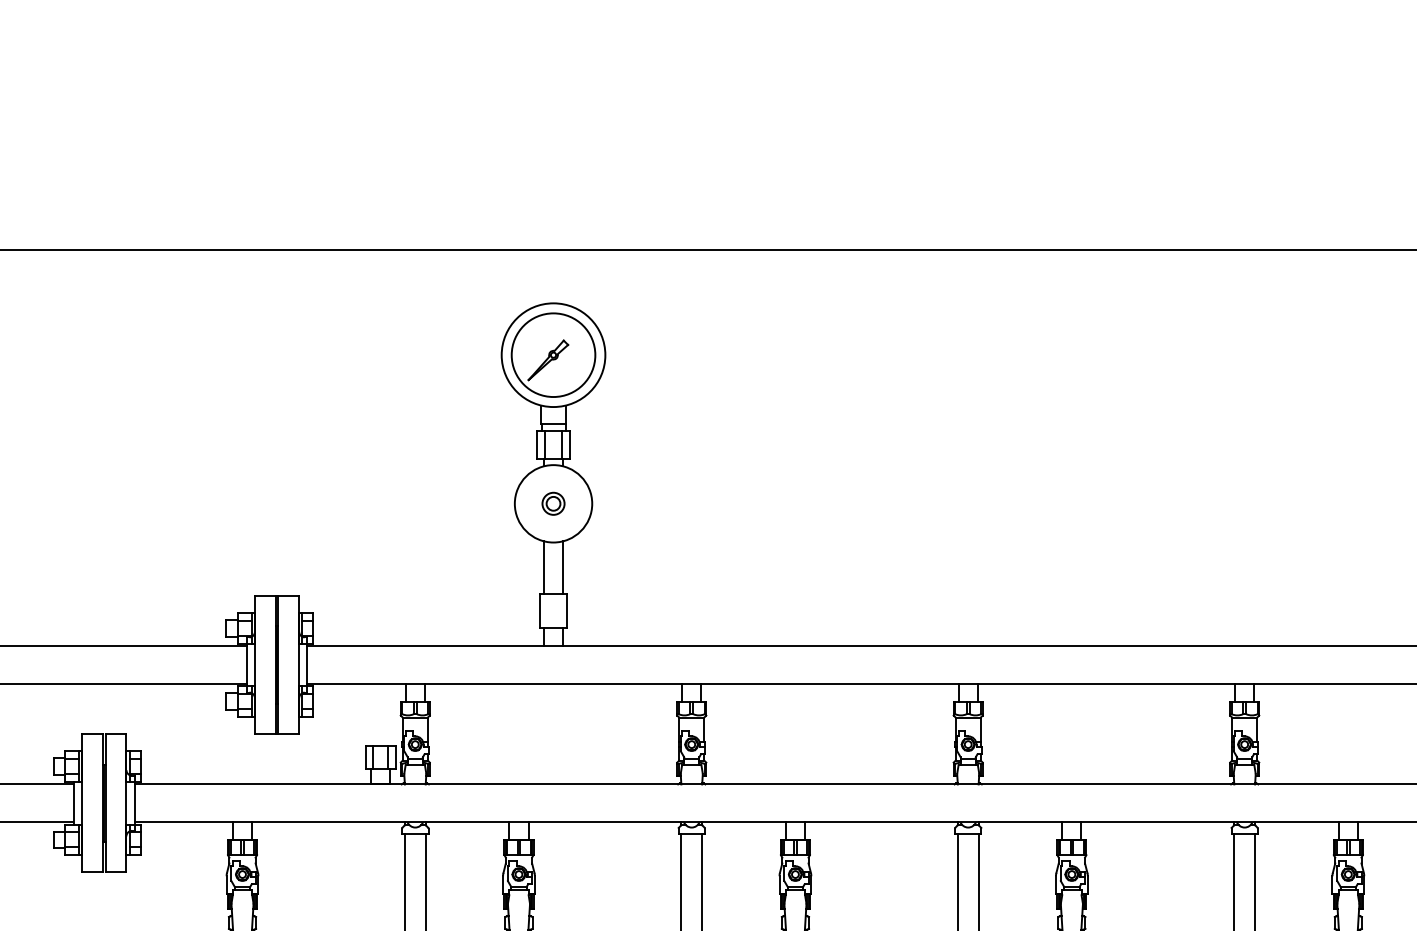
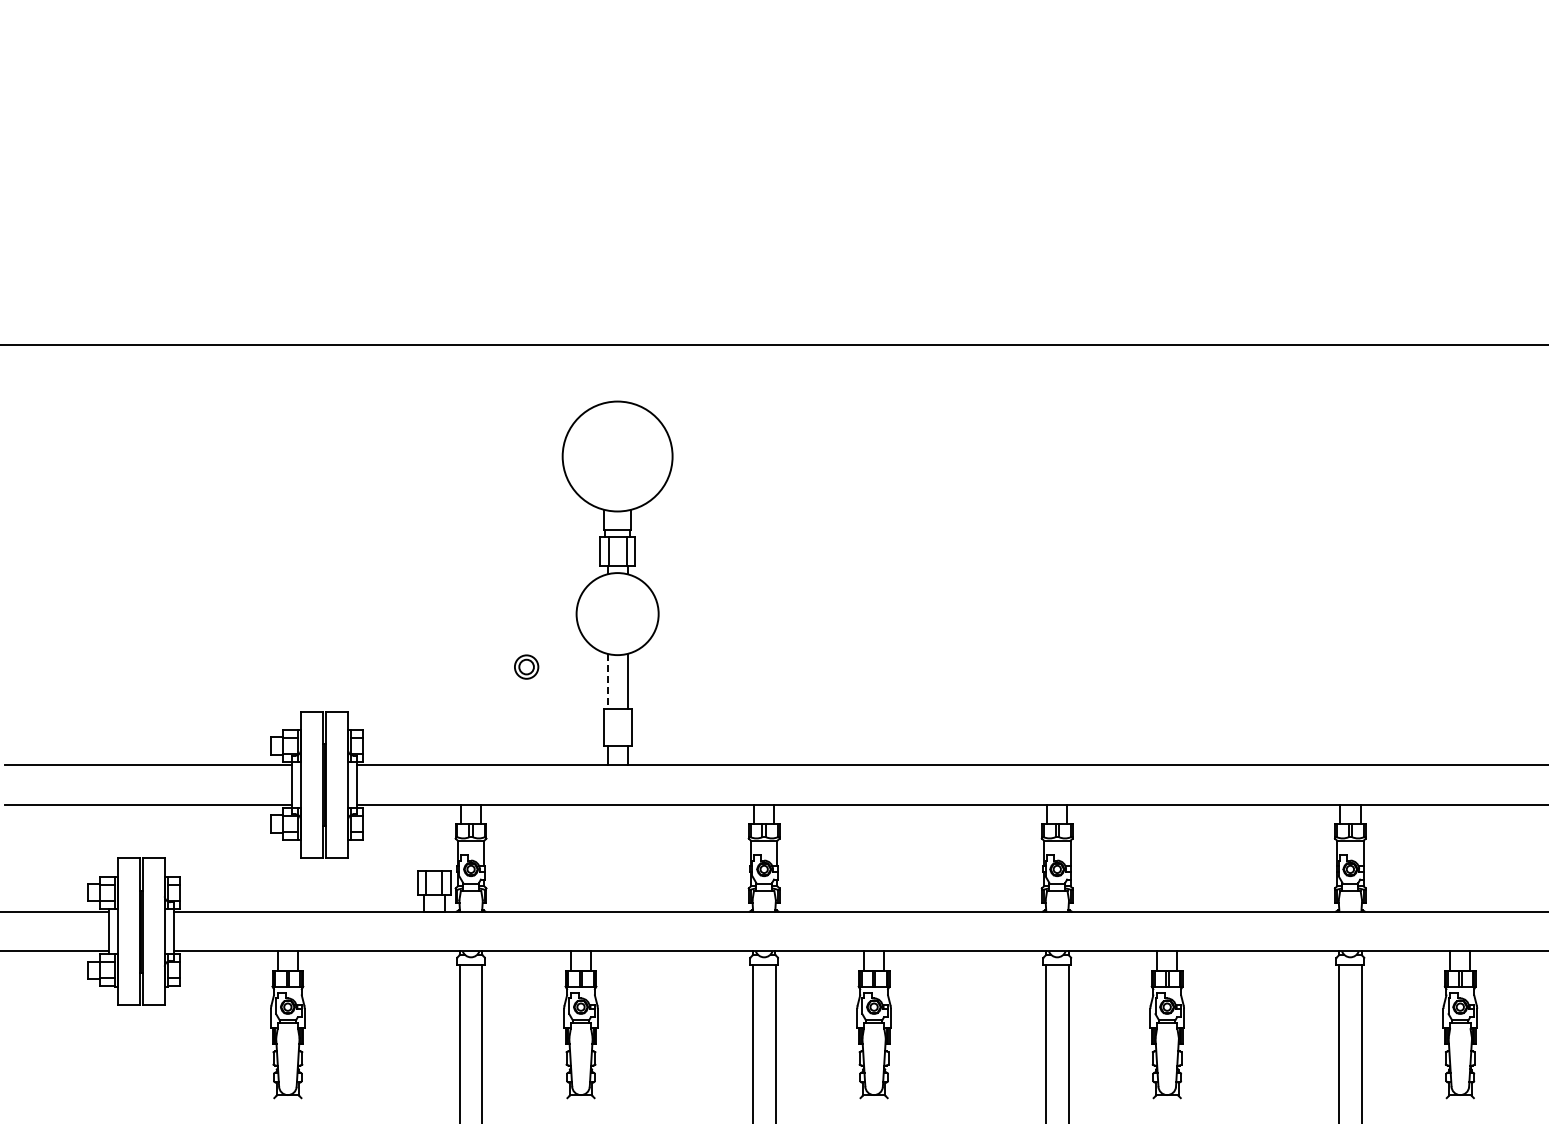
part: (553, 355) -> (617, 456), removed
part: (553, 503) -> (526, 666), moved
line: (543, 567) -> (607, 681), solid -> dashed

